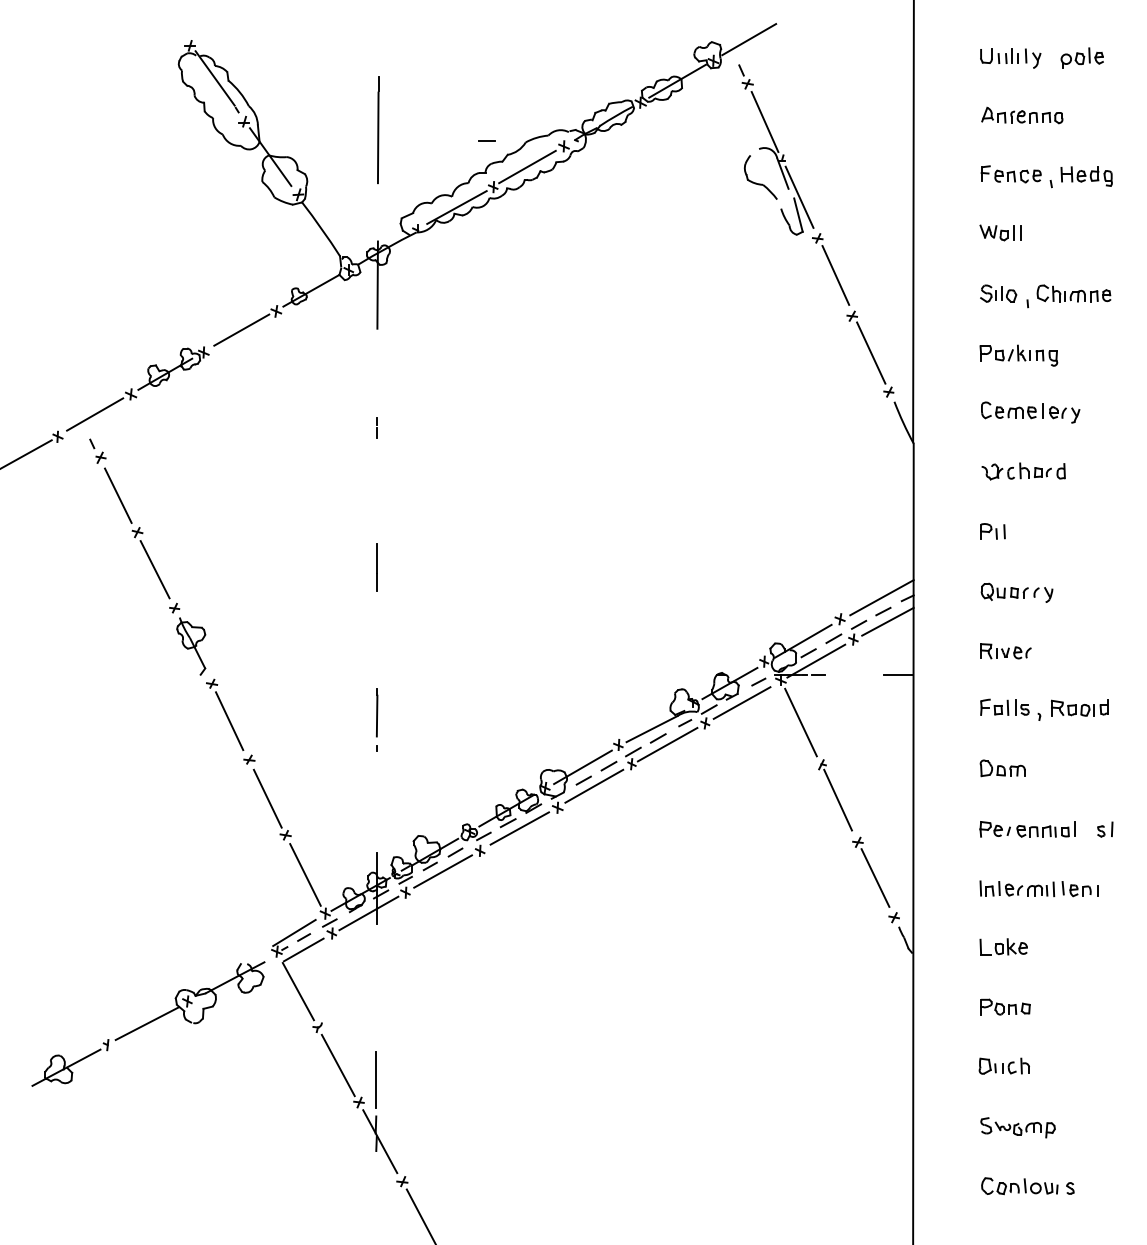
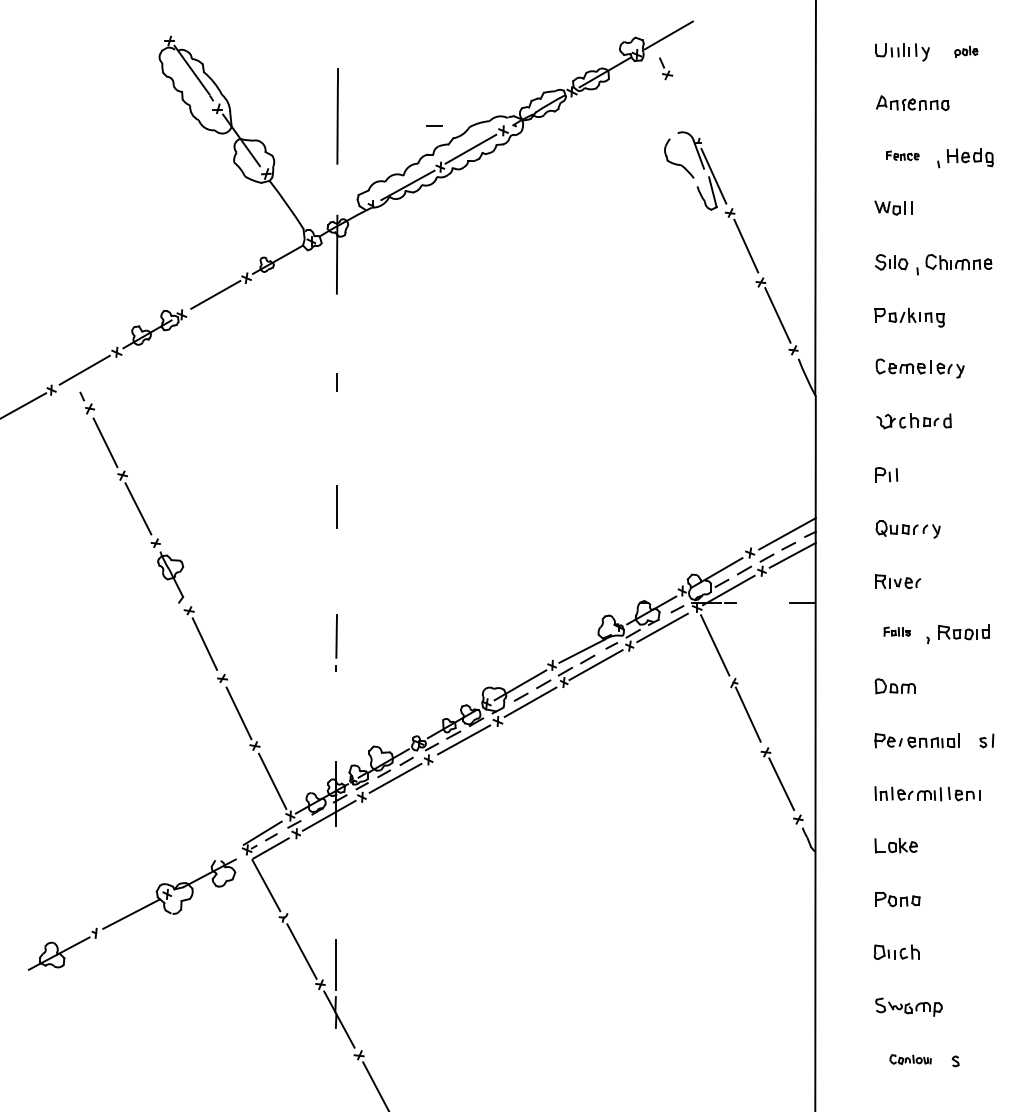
part: (1081, 57) -> (965, 51), size x0.6
line: (764, 121) -> (682, 108), removed
part: (1010, 174) -> (902, 155), size x0.6
part: (1004, 706) -> (896, 631), size x0.6
part: (1019, 1186) -> (910, 1059), size x0.6

